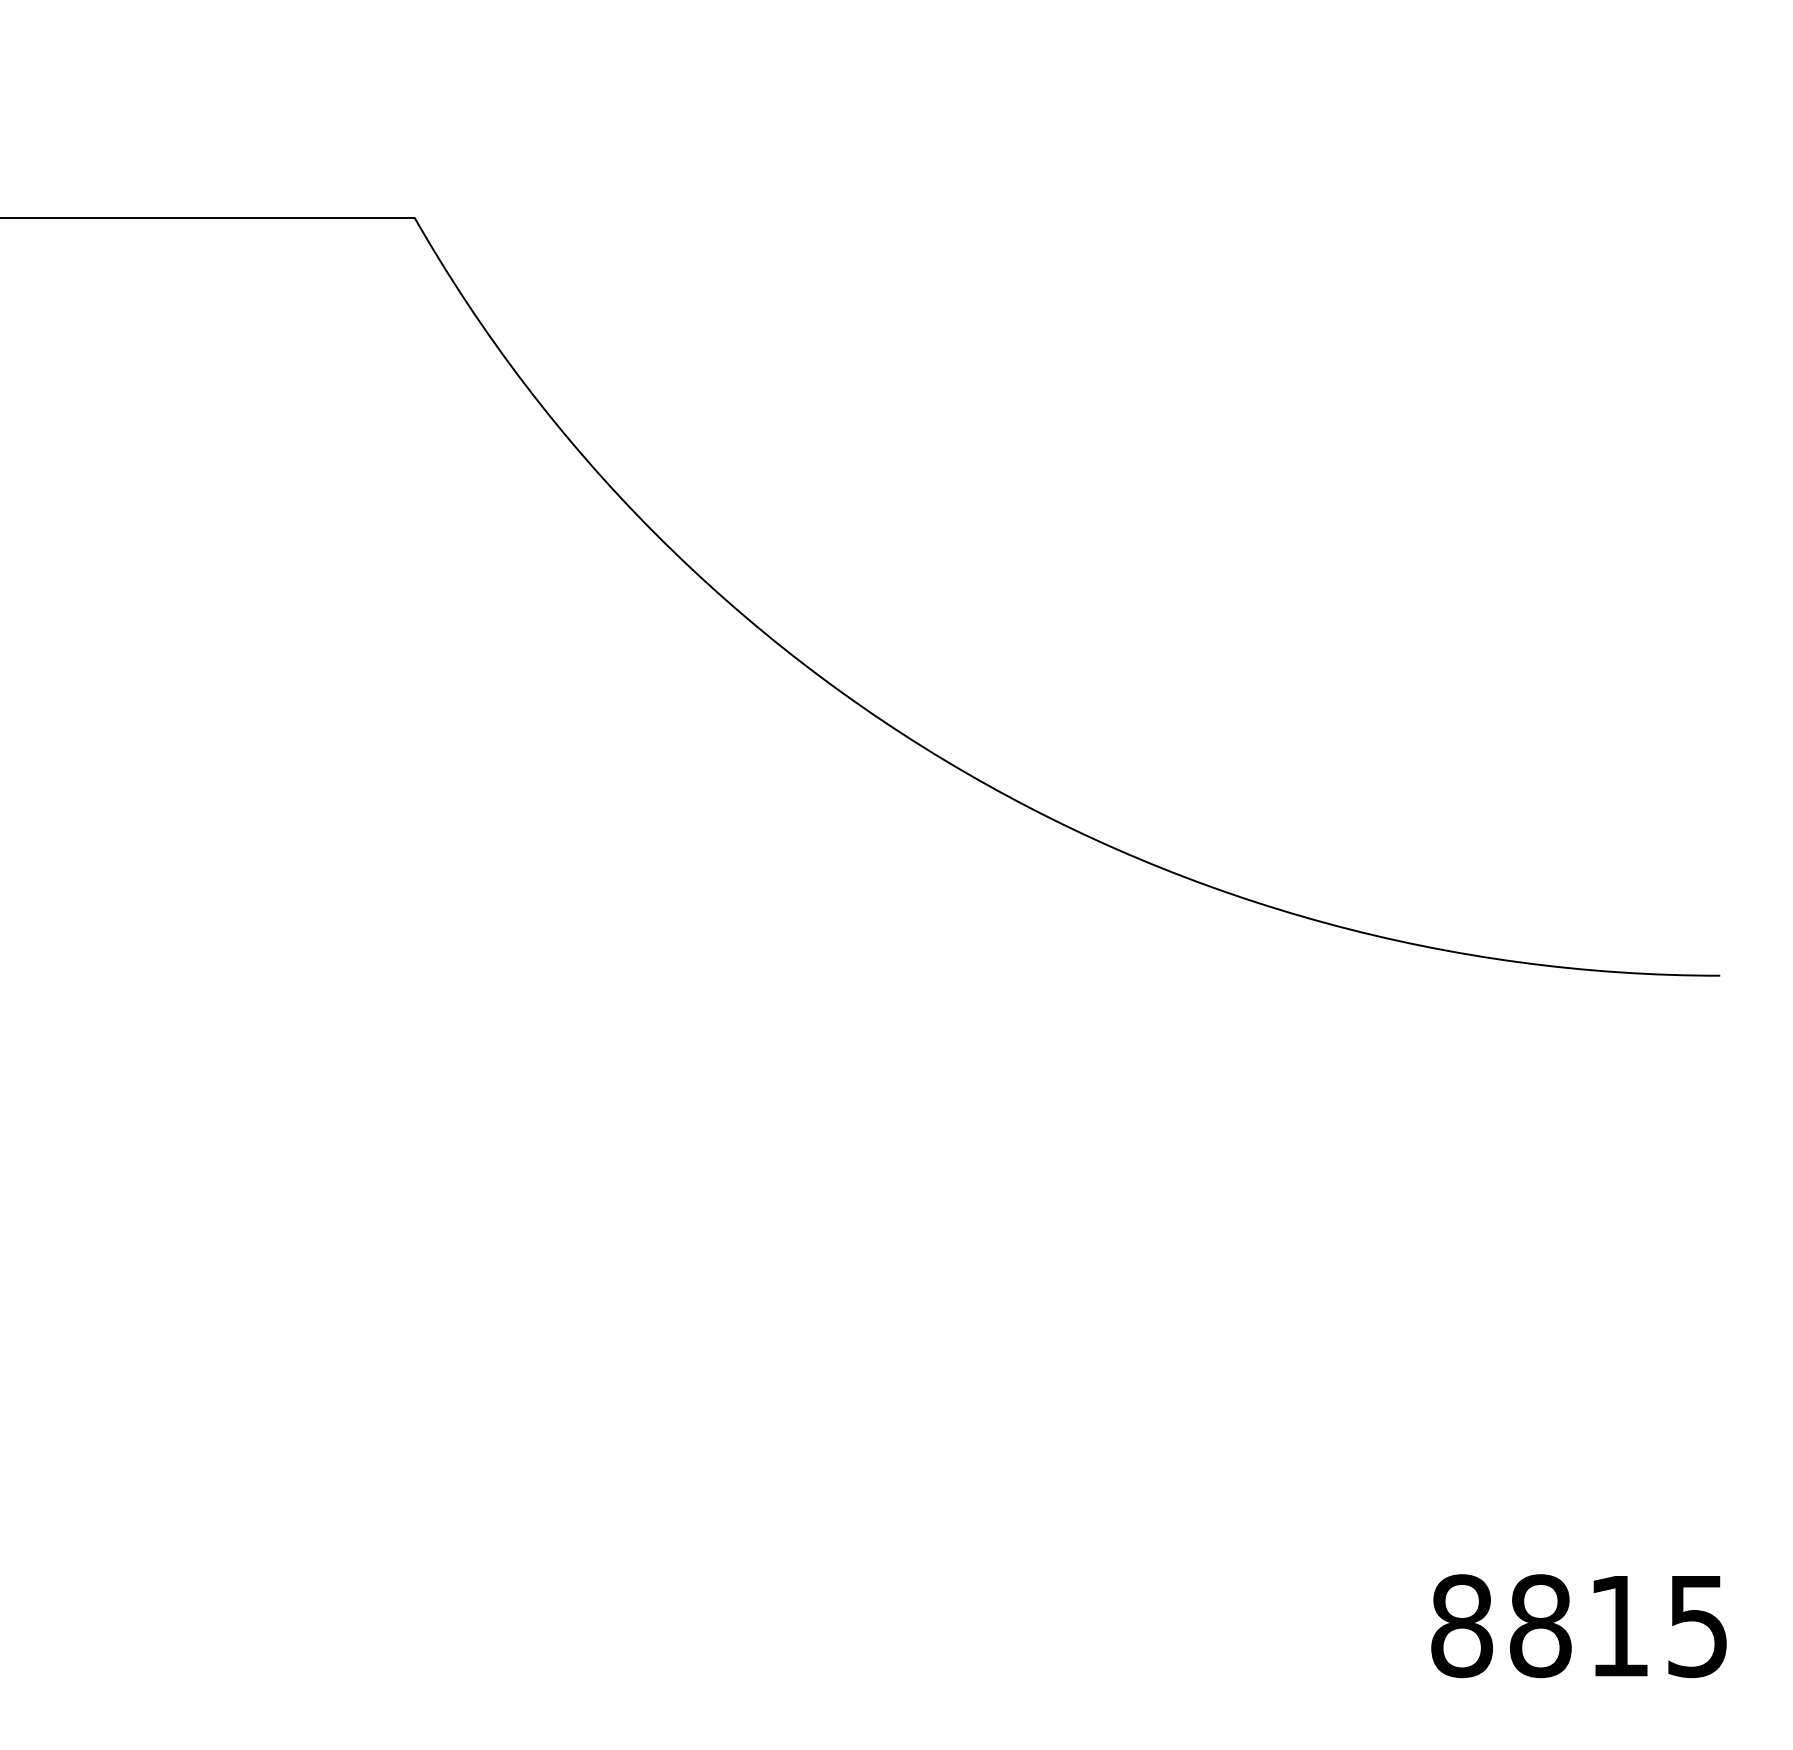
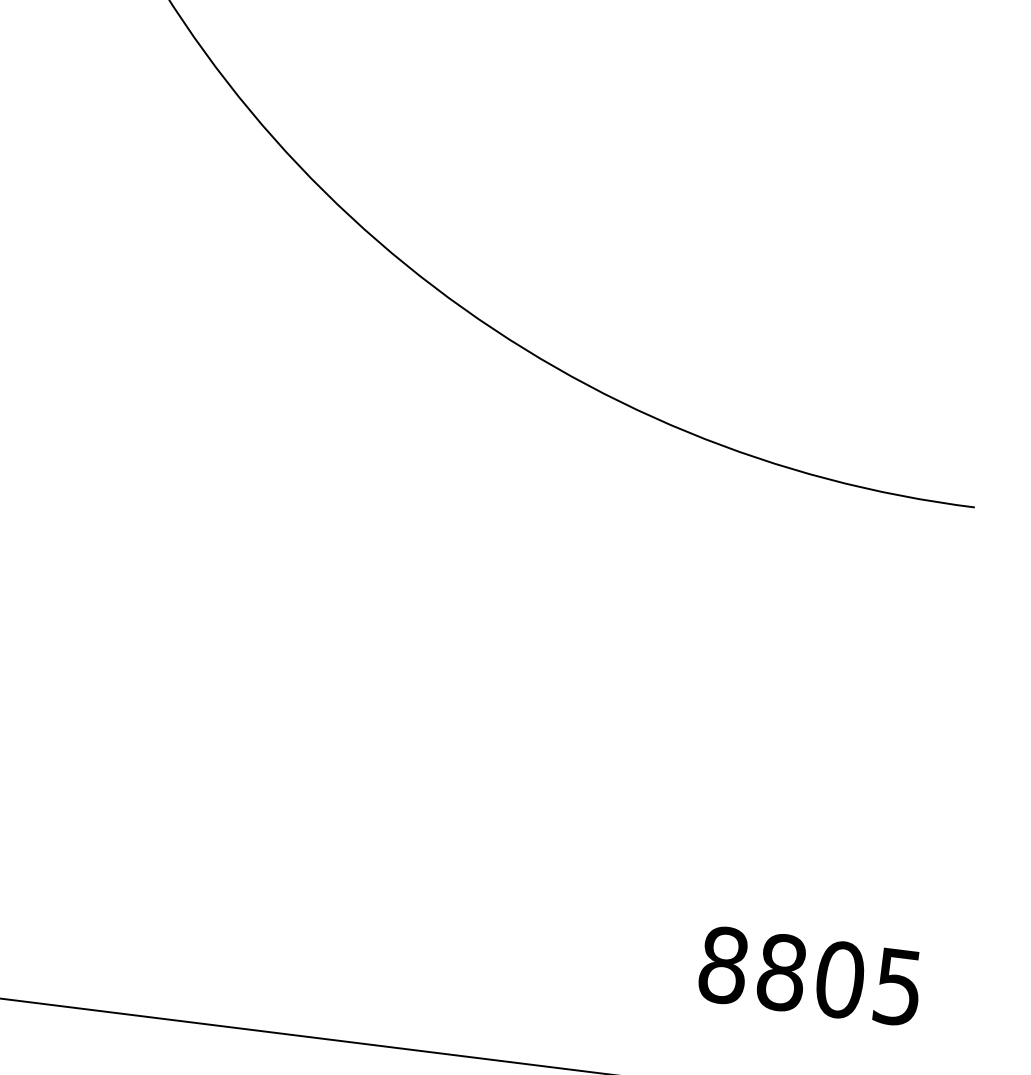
text: (1619, 1626) -> (840, 980), 8815 -> 8805

